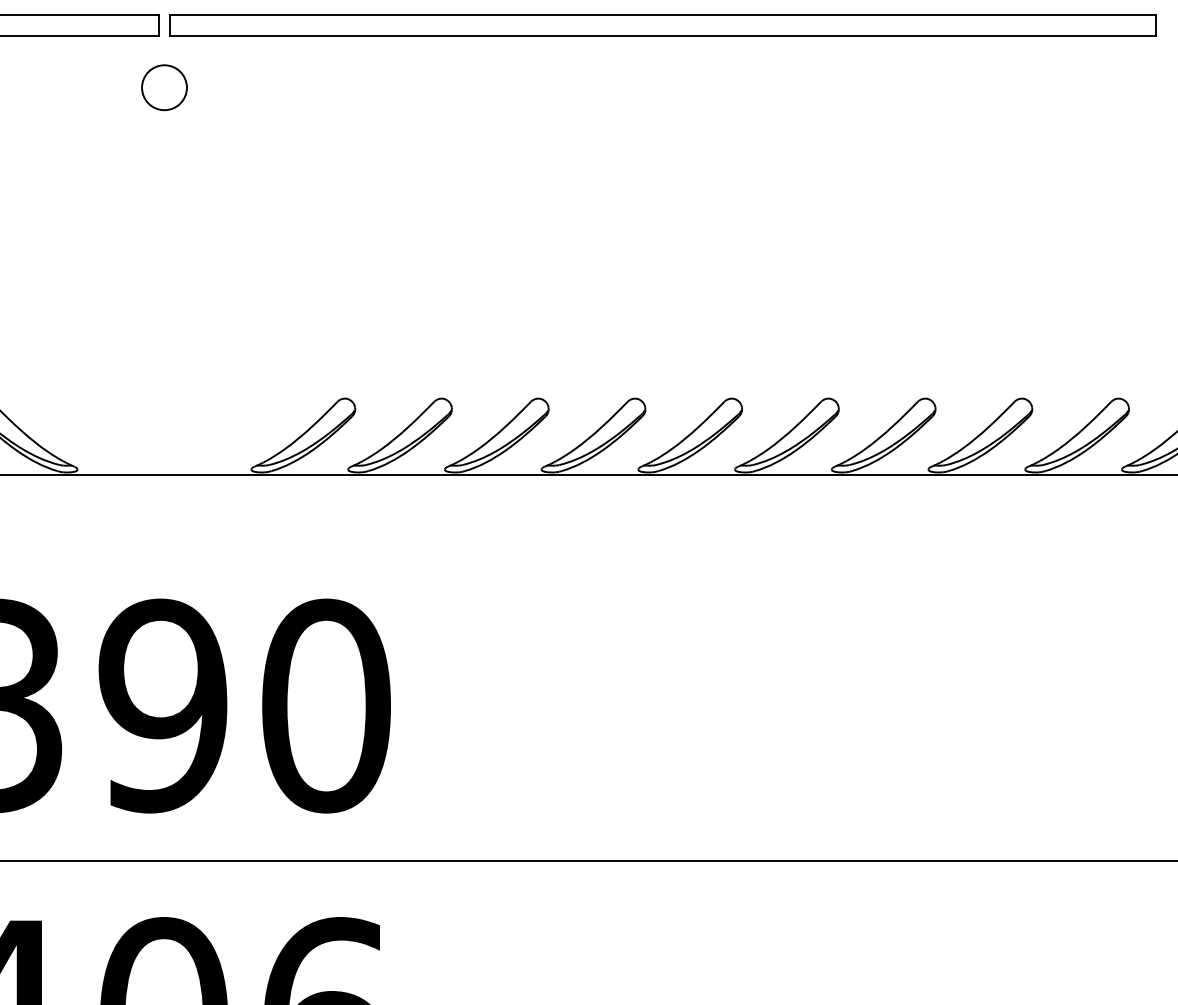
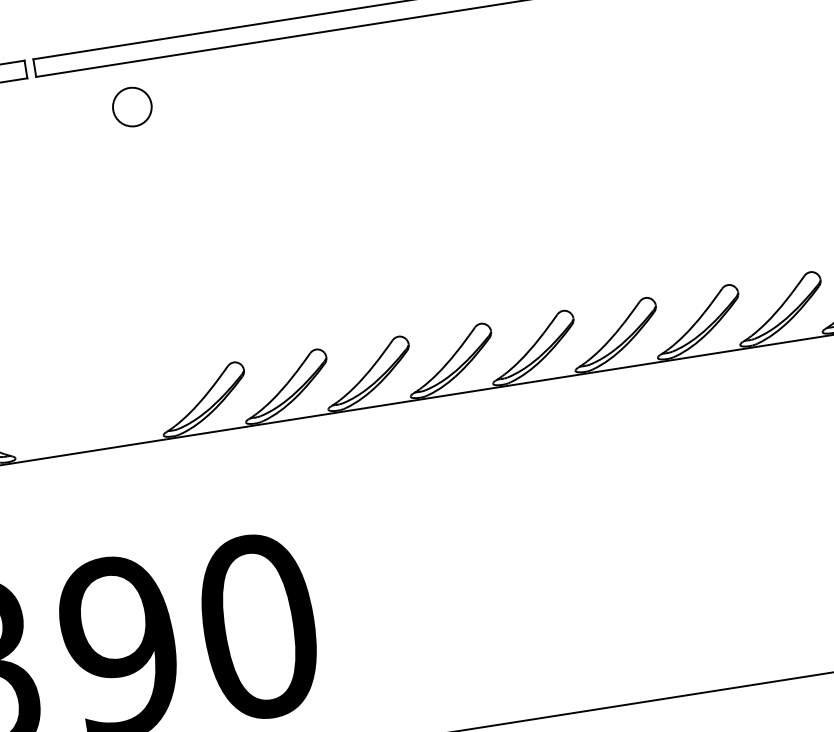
circle: (164, 87) -> (132, 106), moved

